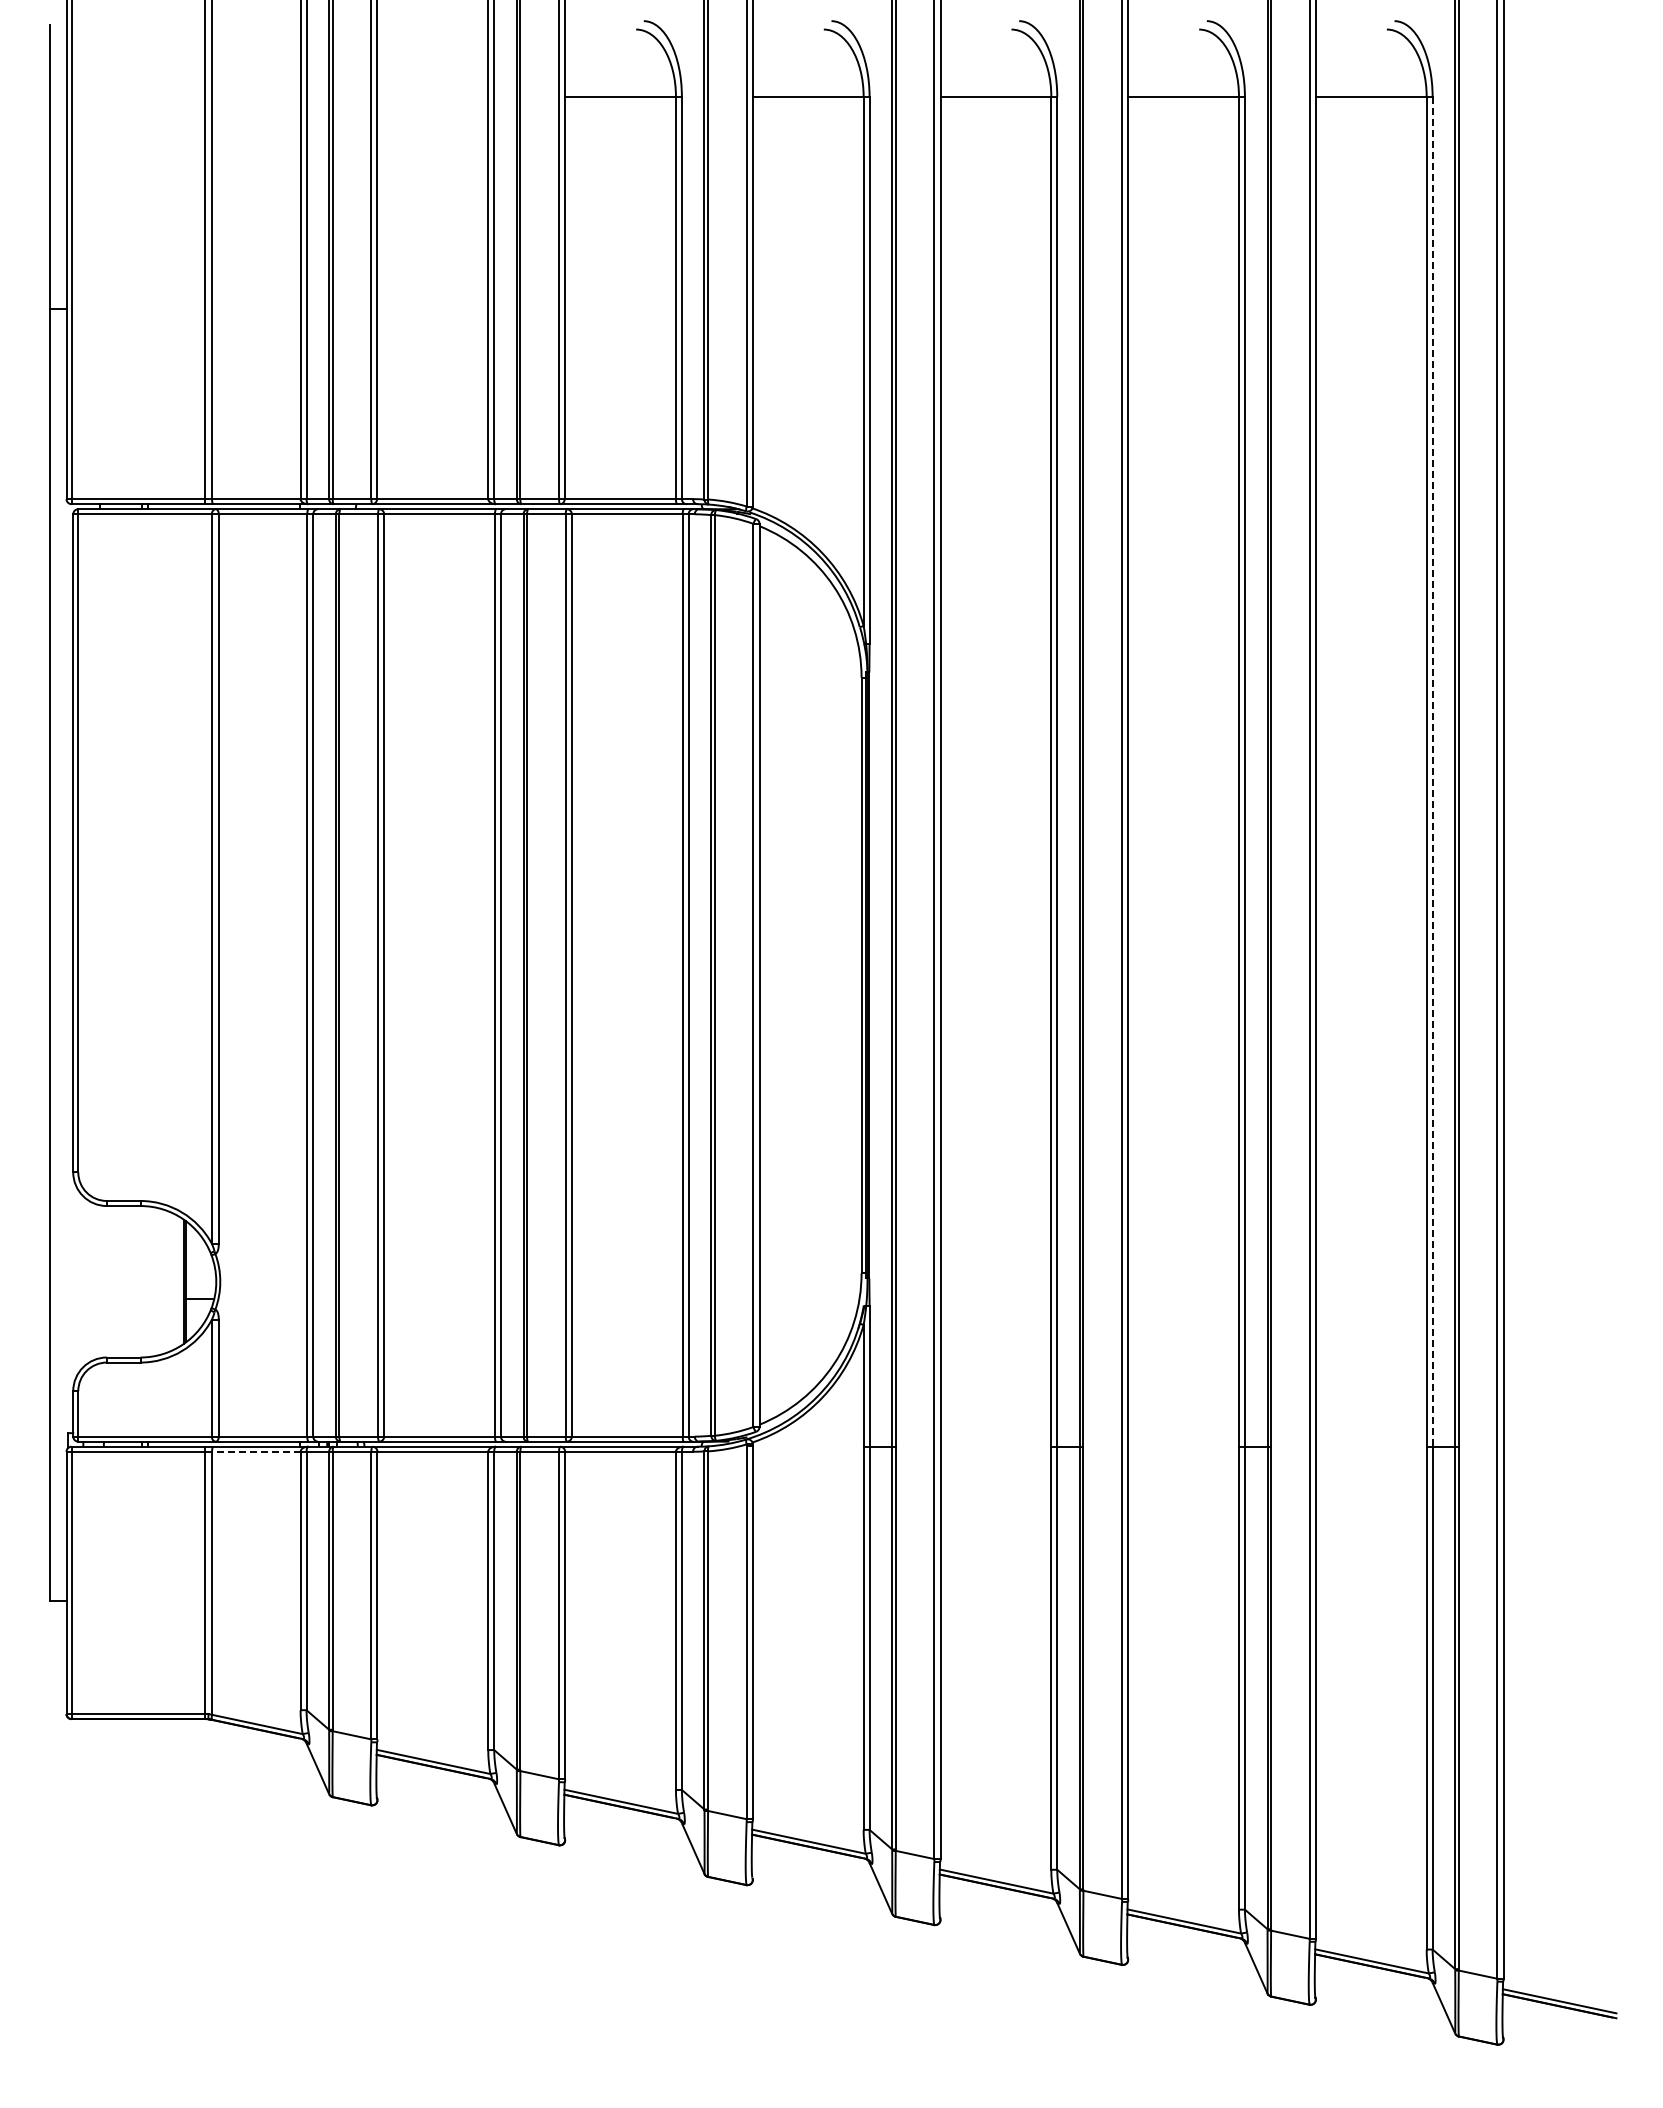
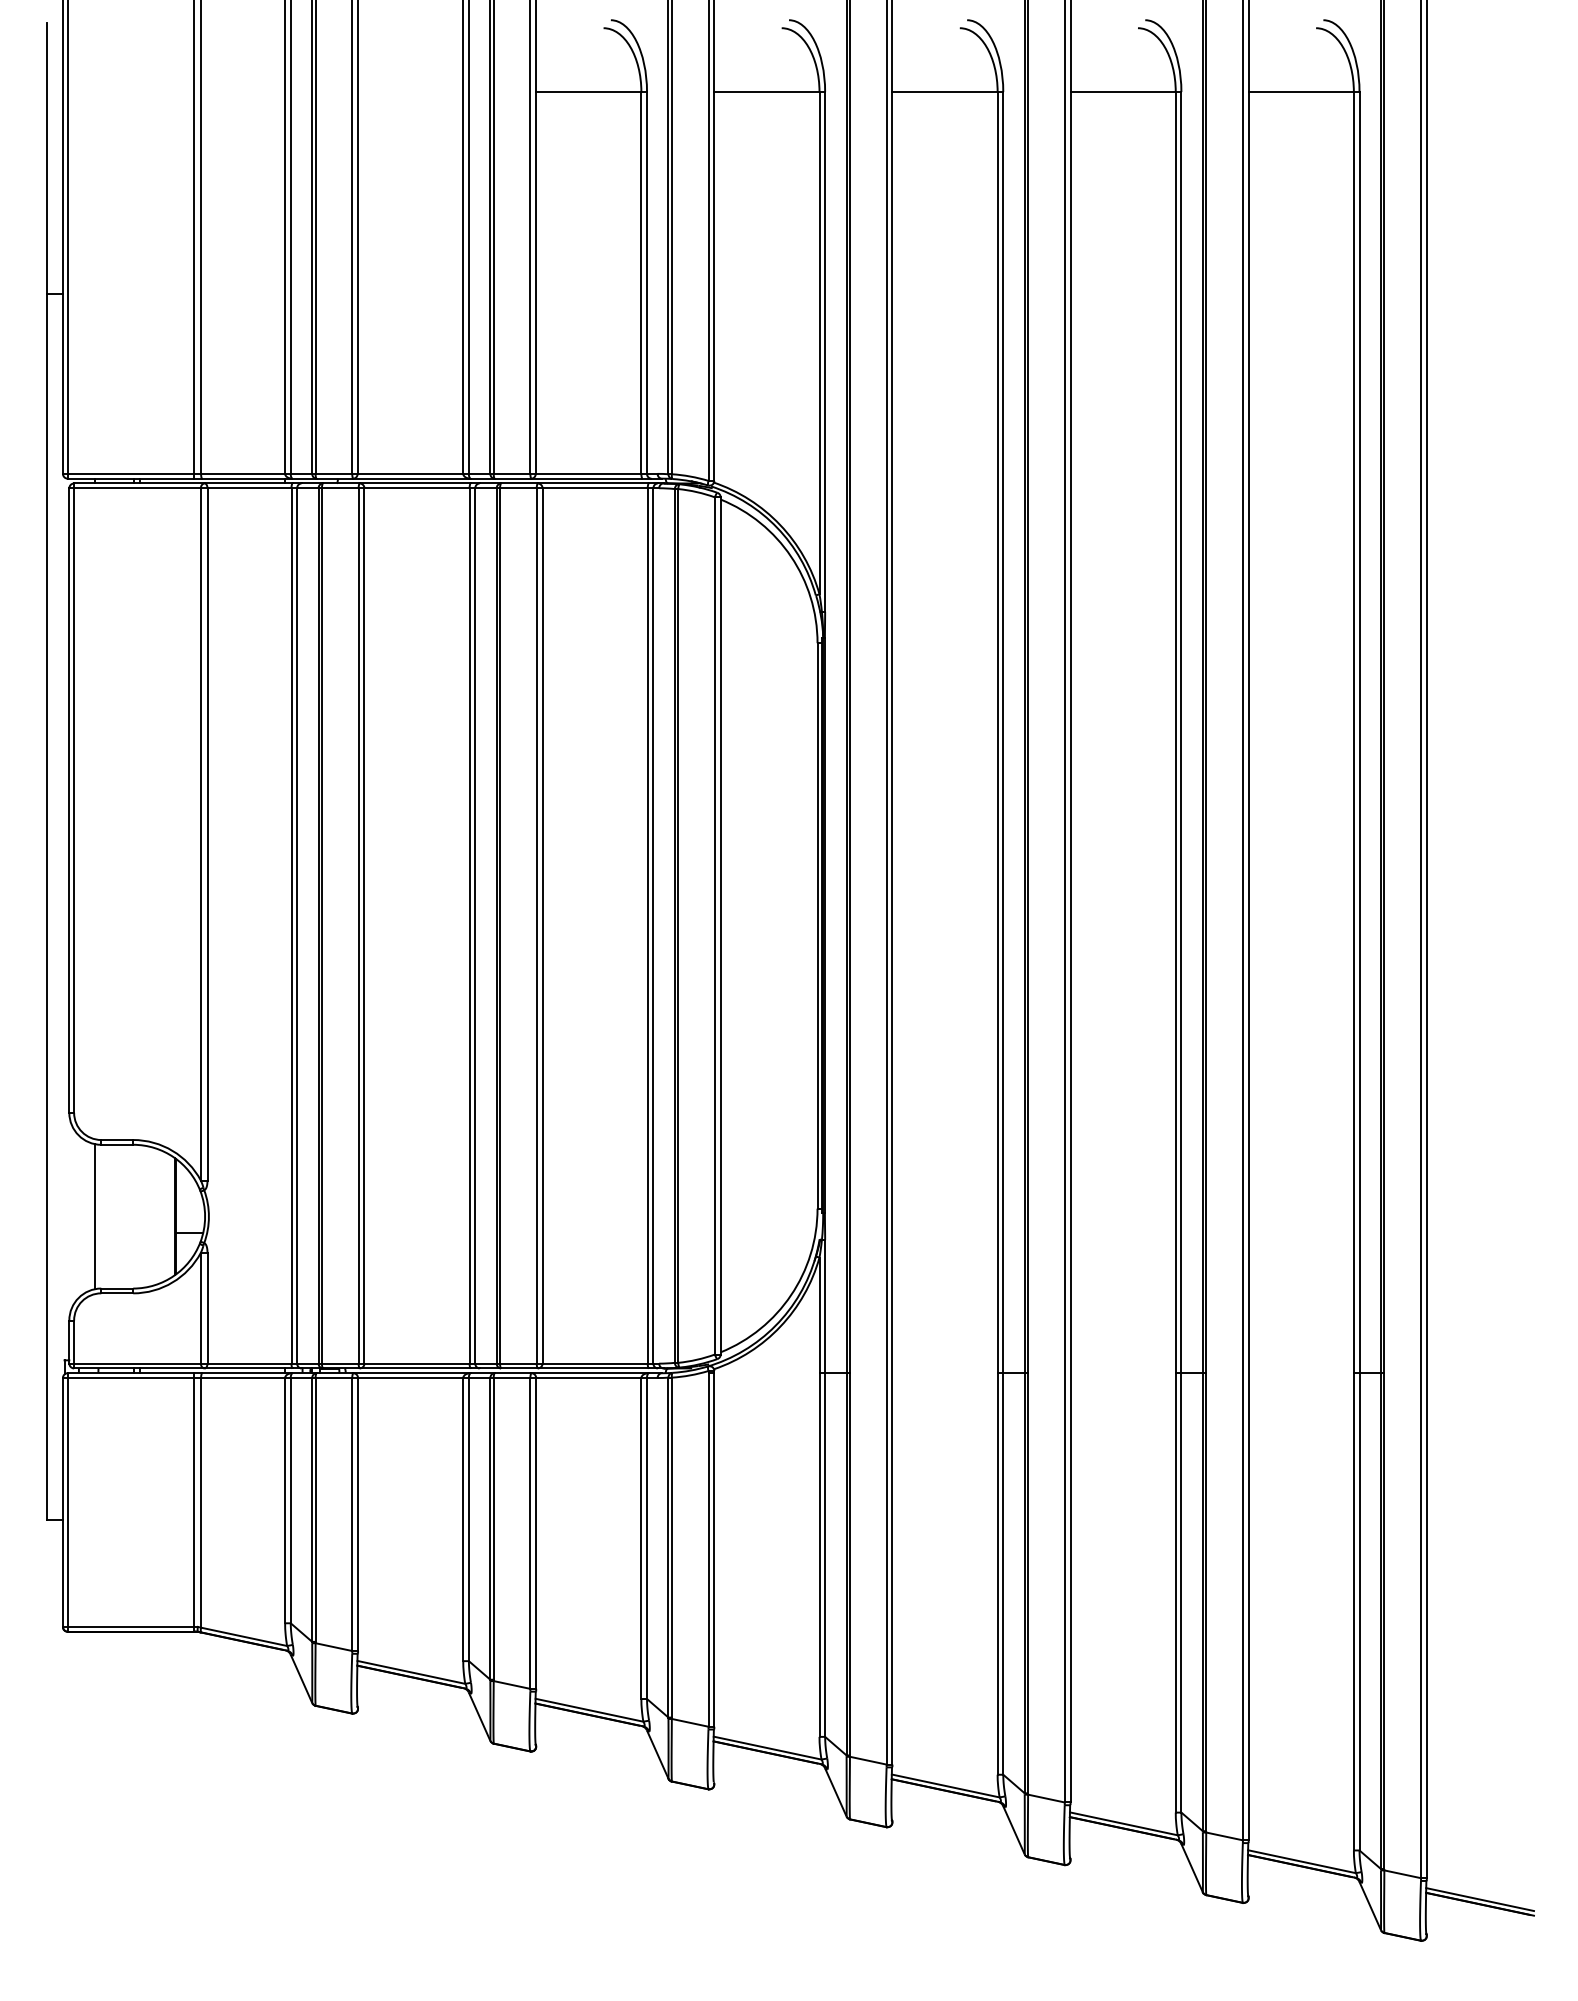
line: (1432, 771) -> (1359, 732), dashed -> solid
line: (100, 1281) -> (95, 1216), added
line: (255, 1451) -> (242, 1377), dashed -> solid

